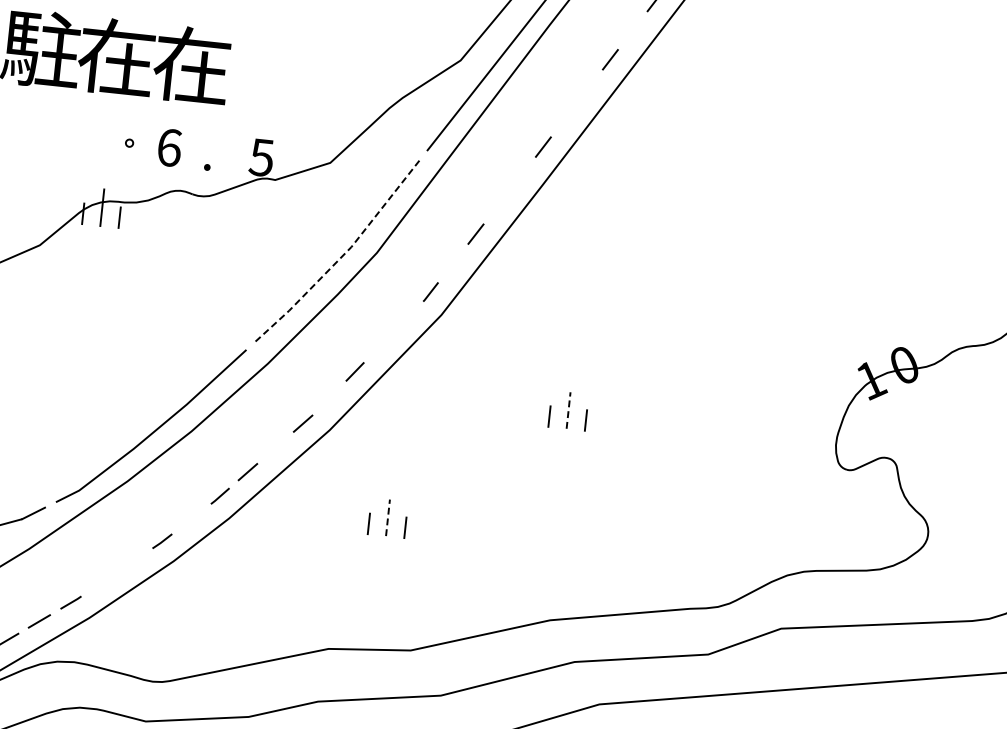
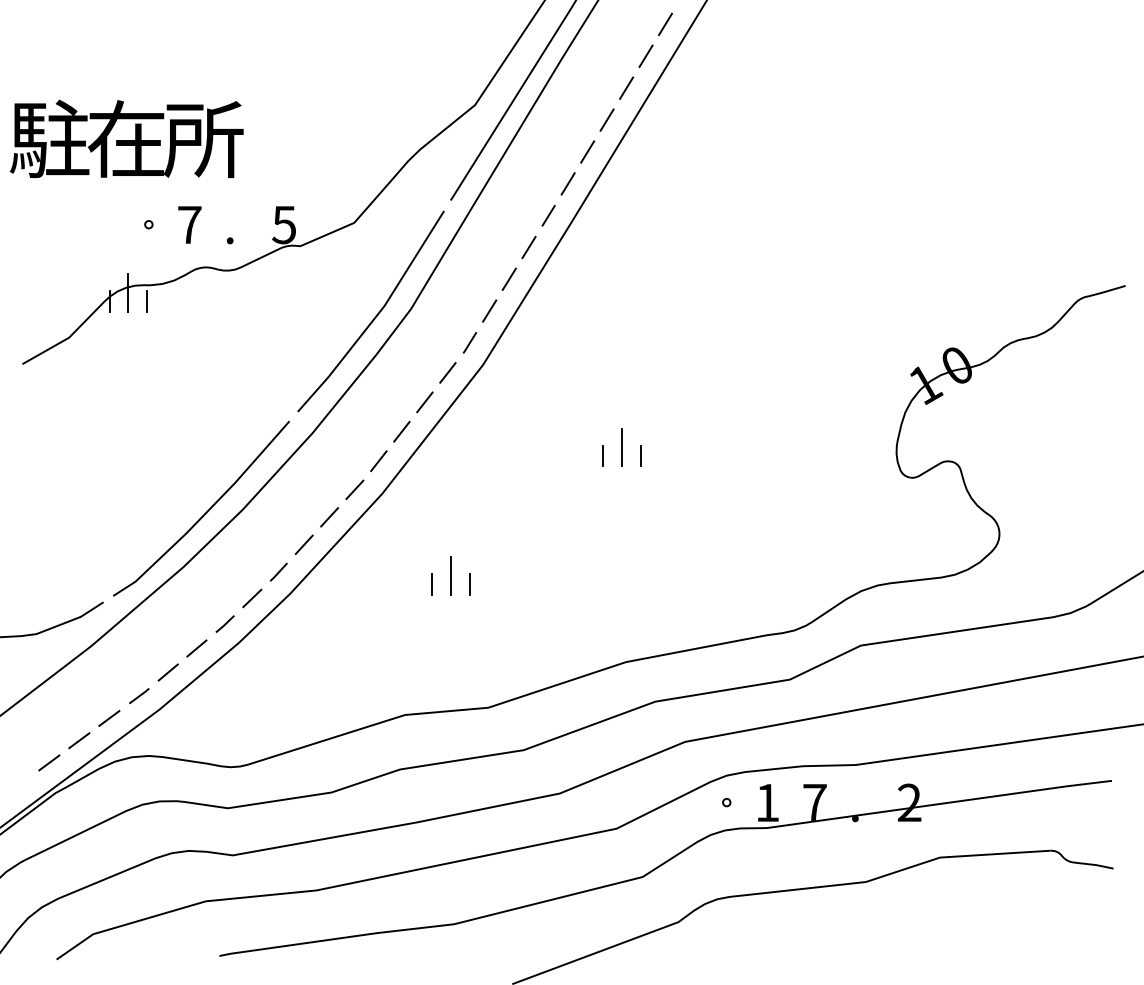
line: (632, 29) -> (645, 55), added
text: (191, 64) -> (203, 138), 在 -> 所
line: (587, 88) -> (606, 119), added
line: (565, 117) -> (587, 151), added
text: (169, 147) -> (189, 224), 6 -> 7
line: (520, 175) -> (548, 215), added
line: (498, 205) -> (528, 247), added
line: (342, 255) -> (376, 315), dashed -> solid
line: (453, 262) -> (489, 310), added
line: (405, 318) -> (447, 372), added
line: (380, 345) -> (424, 402), added
line: (329, 398) -> (378, 461), added
line: (568, 410) -> (622, 447), dashed -> solid
line: (275, 448) -> (329, 517), added
line: (387, 517) -> (450, 575), dashed -> solid
line: (191, 519) -> (252, 598), added
line: (131, 562) -> (196, 648), added
line: (101, 582) -> (167, 672), added

